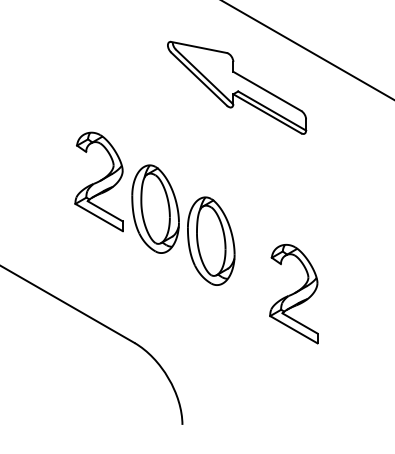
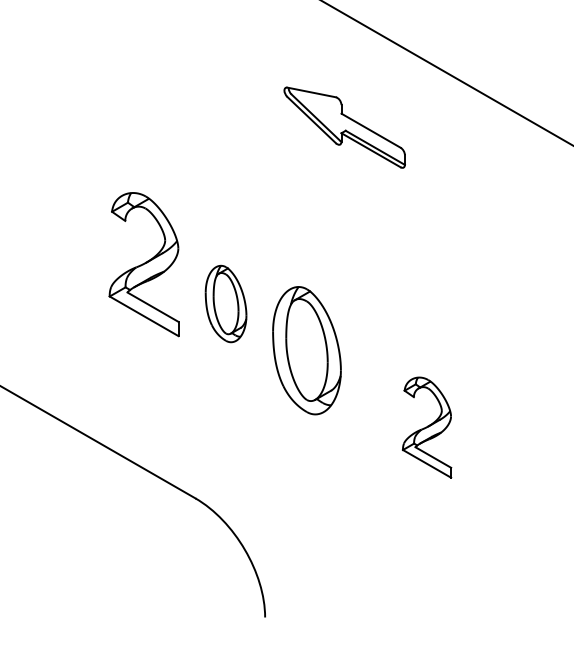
part: (237, 87) -> (345, 127), size x0.6
part: (155, 208) -> (225, 303), size x0.6
part: (293, 294) -> (426, 428), size x0.7

